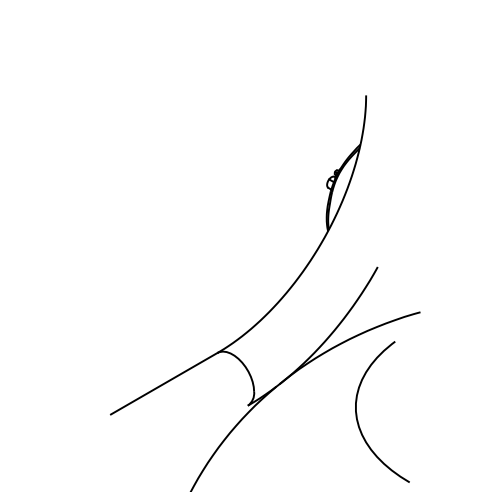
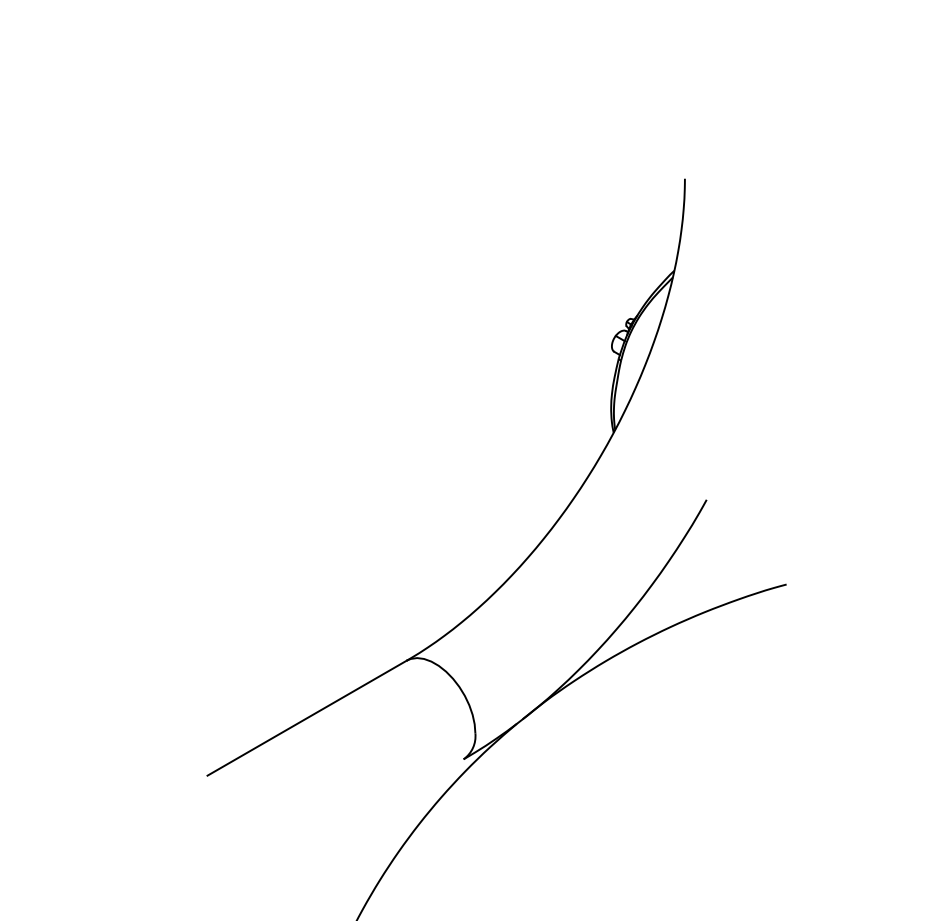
curve: (357, 413) -> (668, 773), removed

